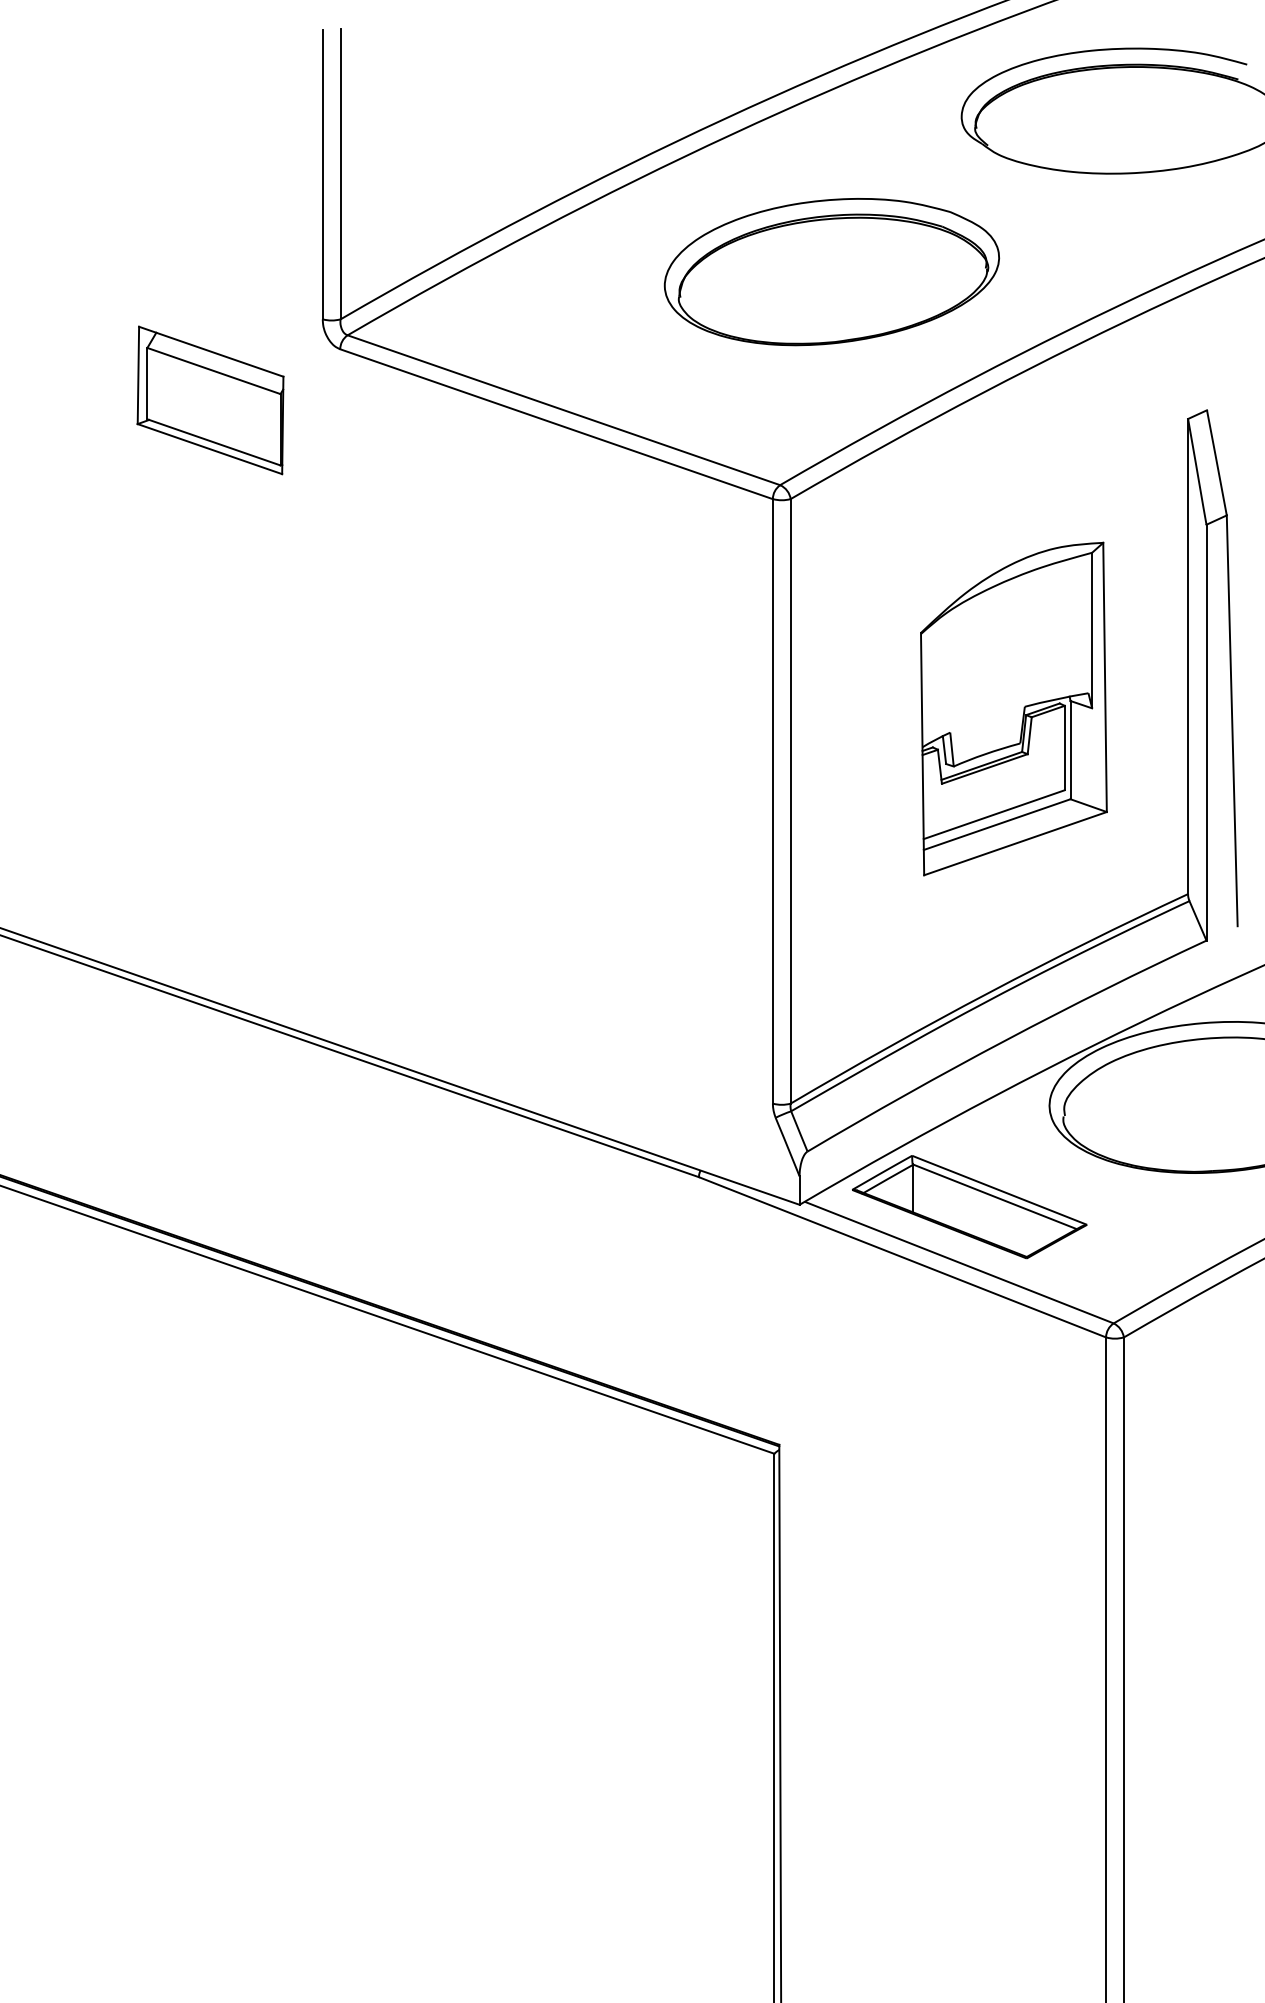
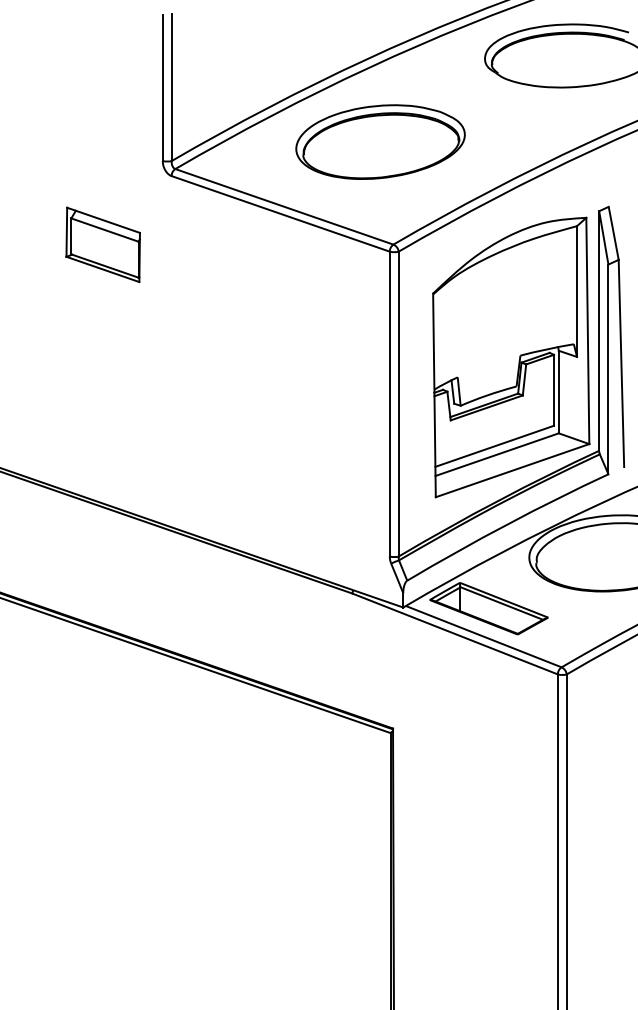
part: (831, 270) -> (380, 141), moved
part: (209, 399) -> (102, 244), moved
part: (1014, 709) -> (511, 357), size x1.67

